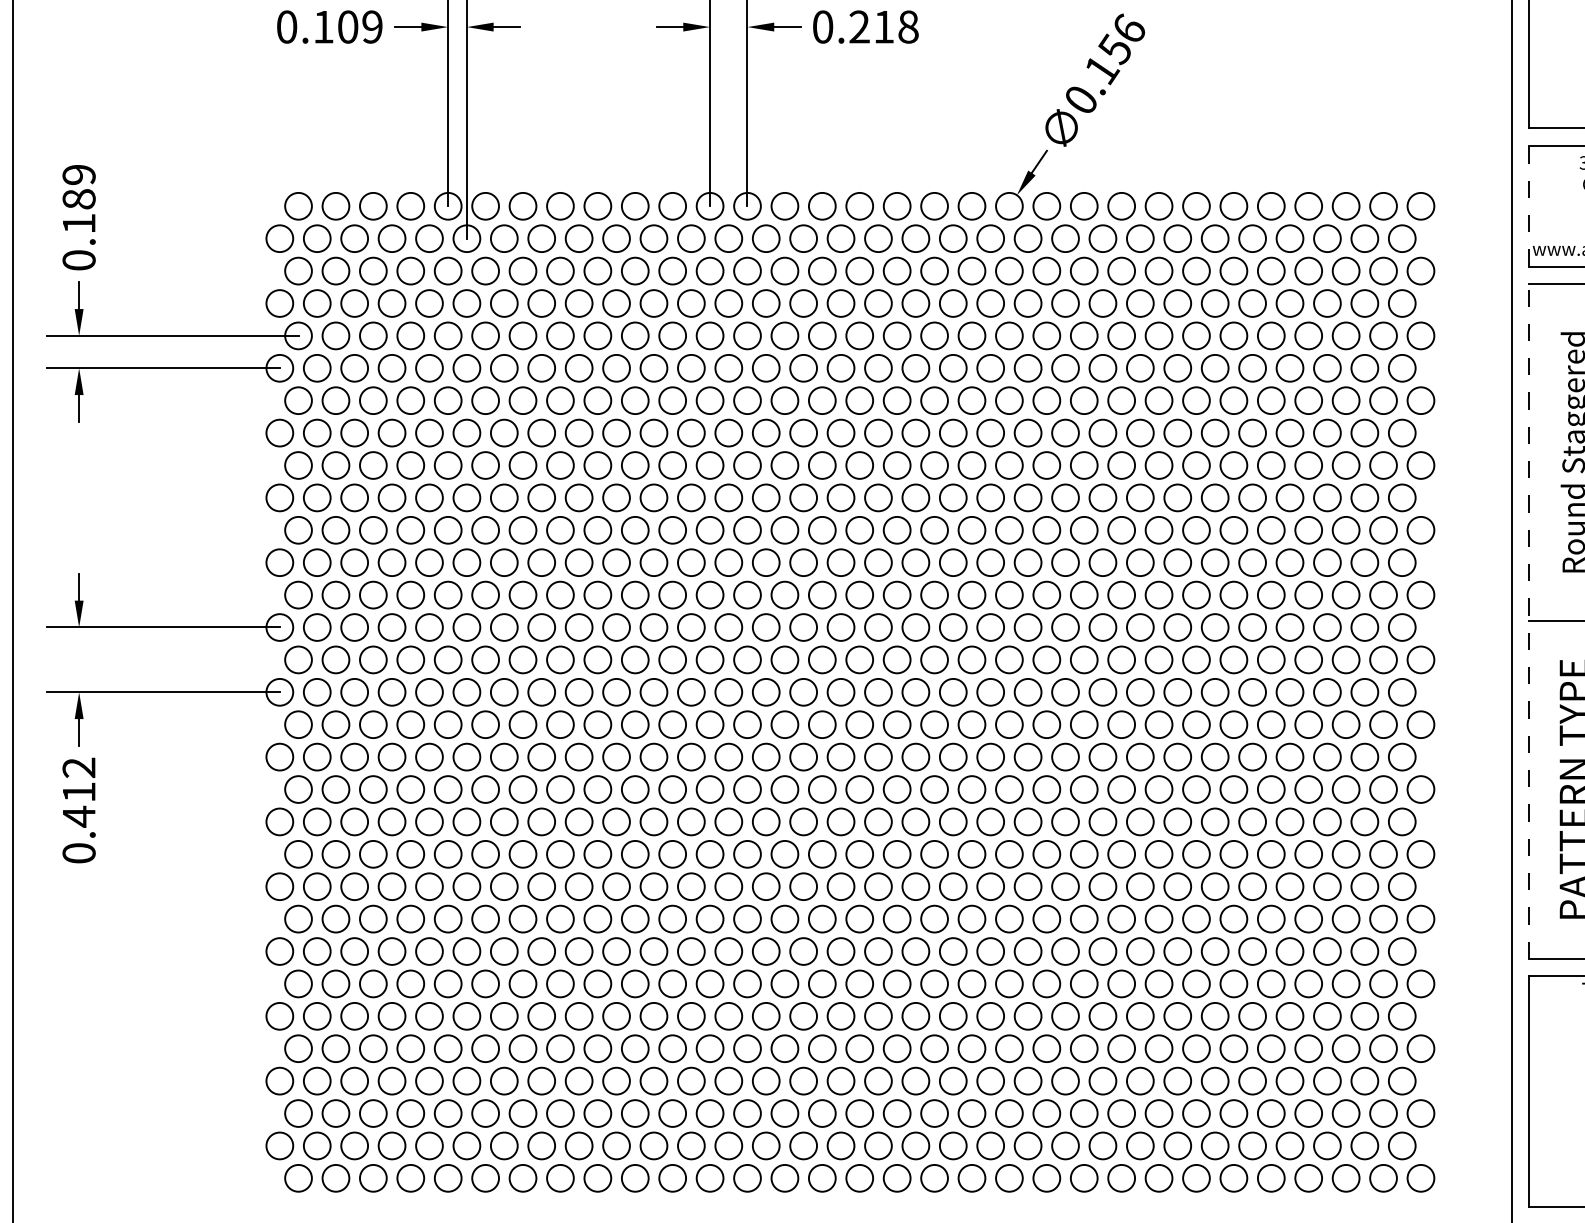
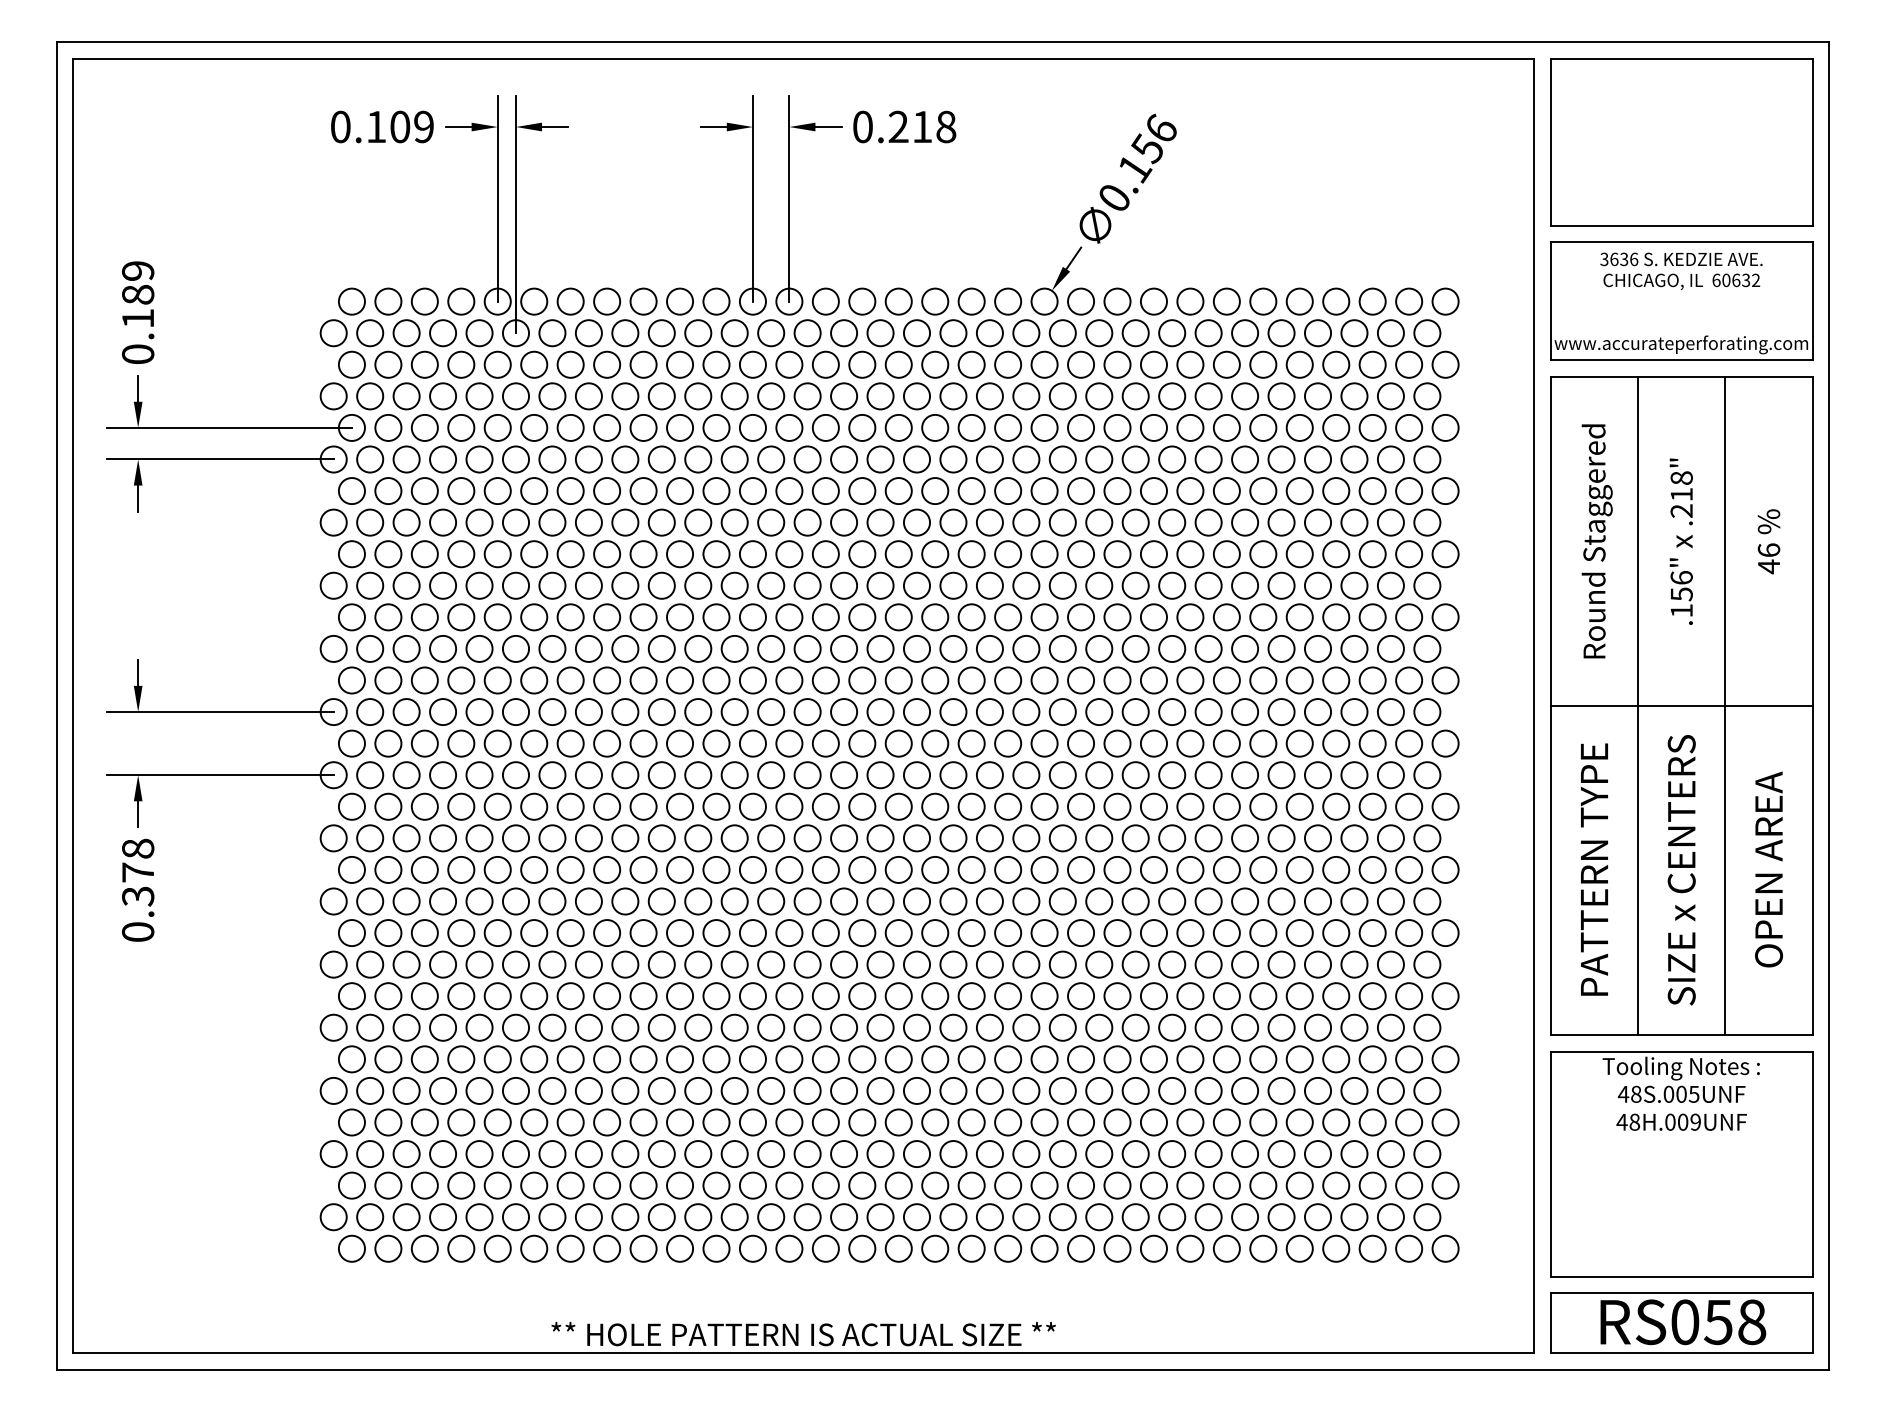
line: (1528, 206) -> (1550, 301), dashed -> solid
line: (1528, 621) -> (1550, 706), dashed -> solid
text: (79, 792) -> (138, 872), 0.412 -> 0.378

